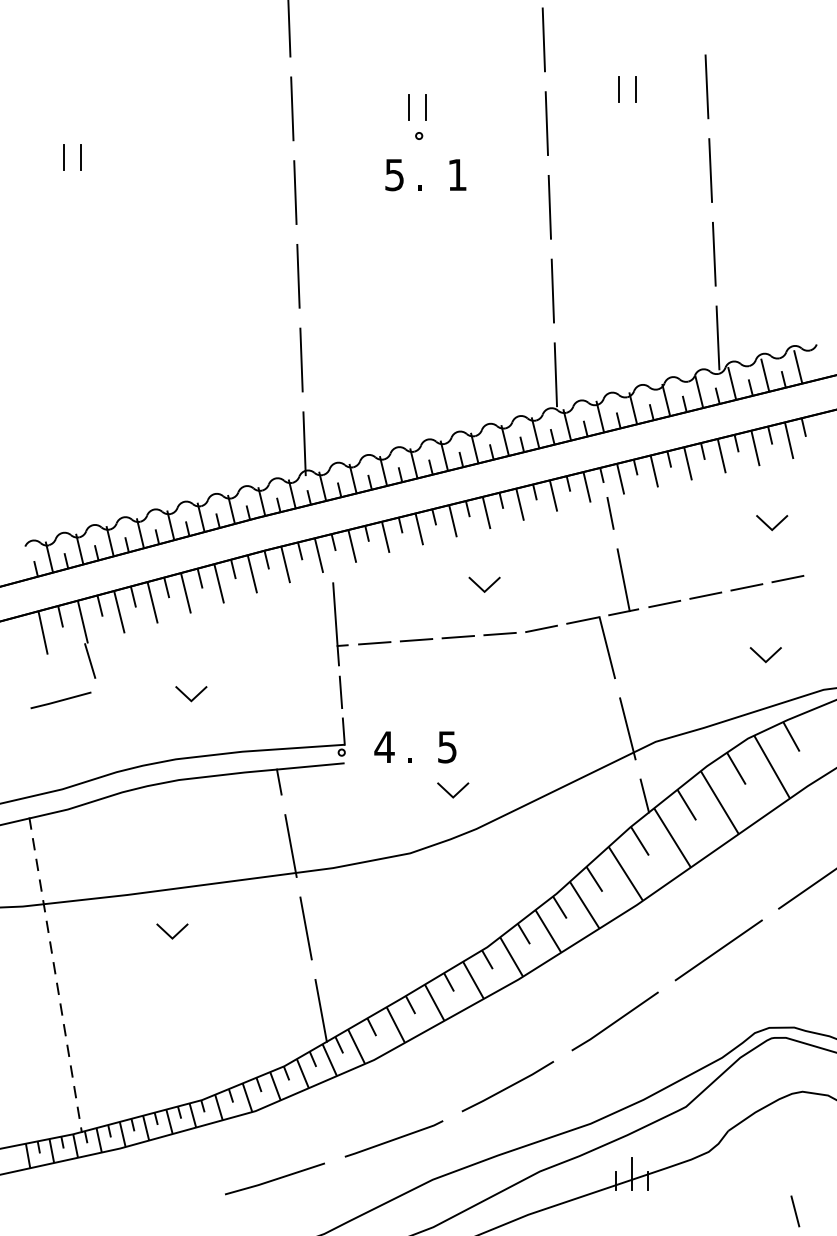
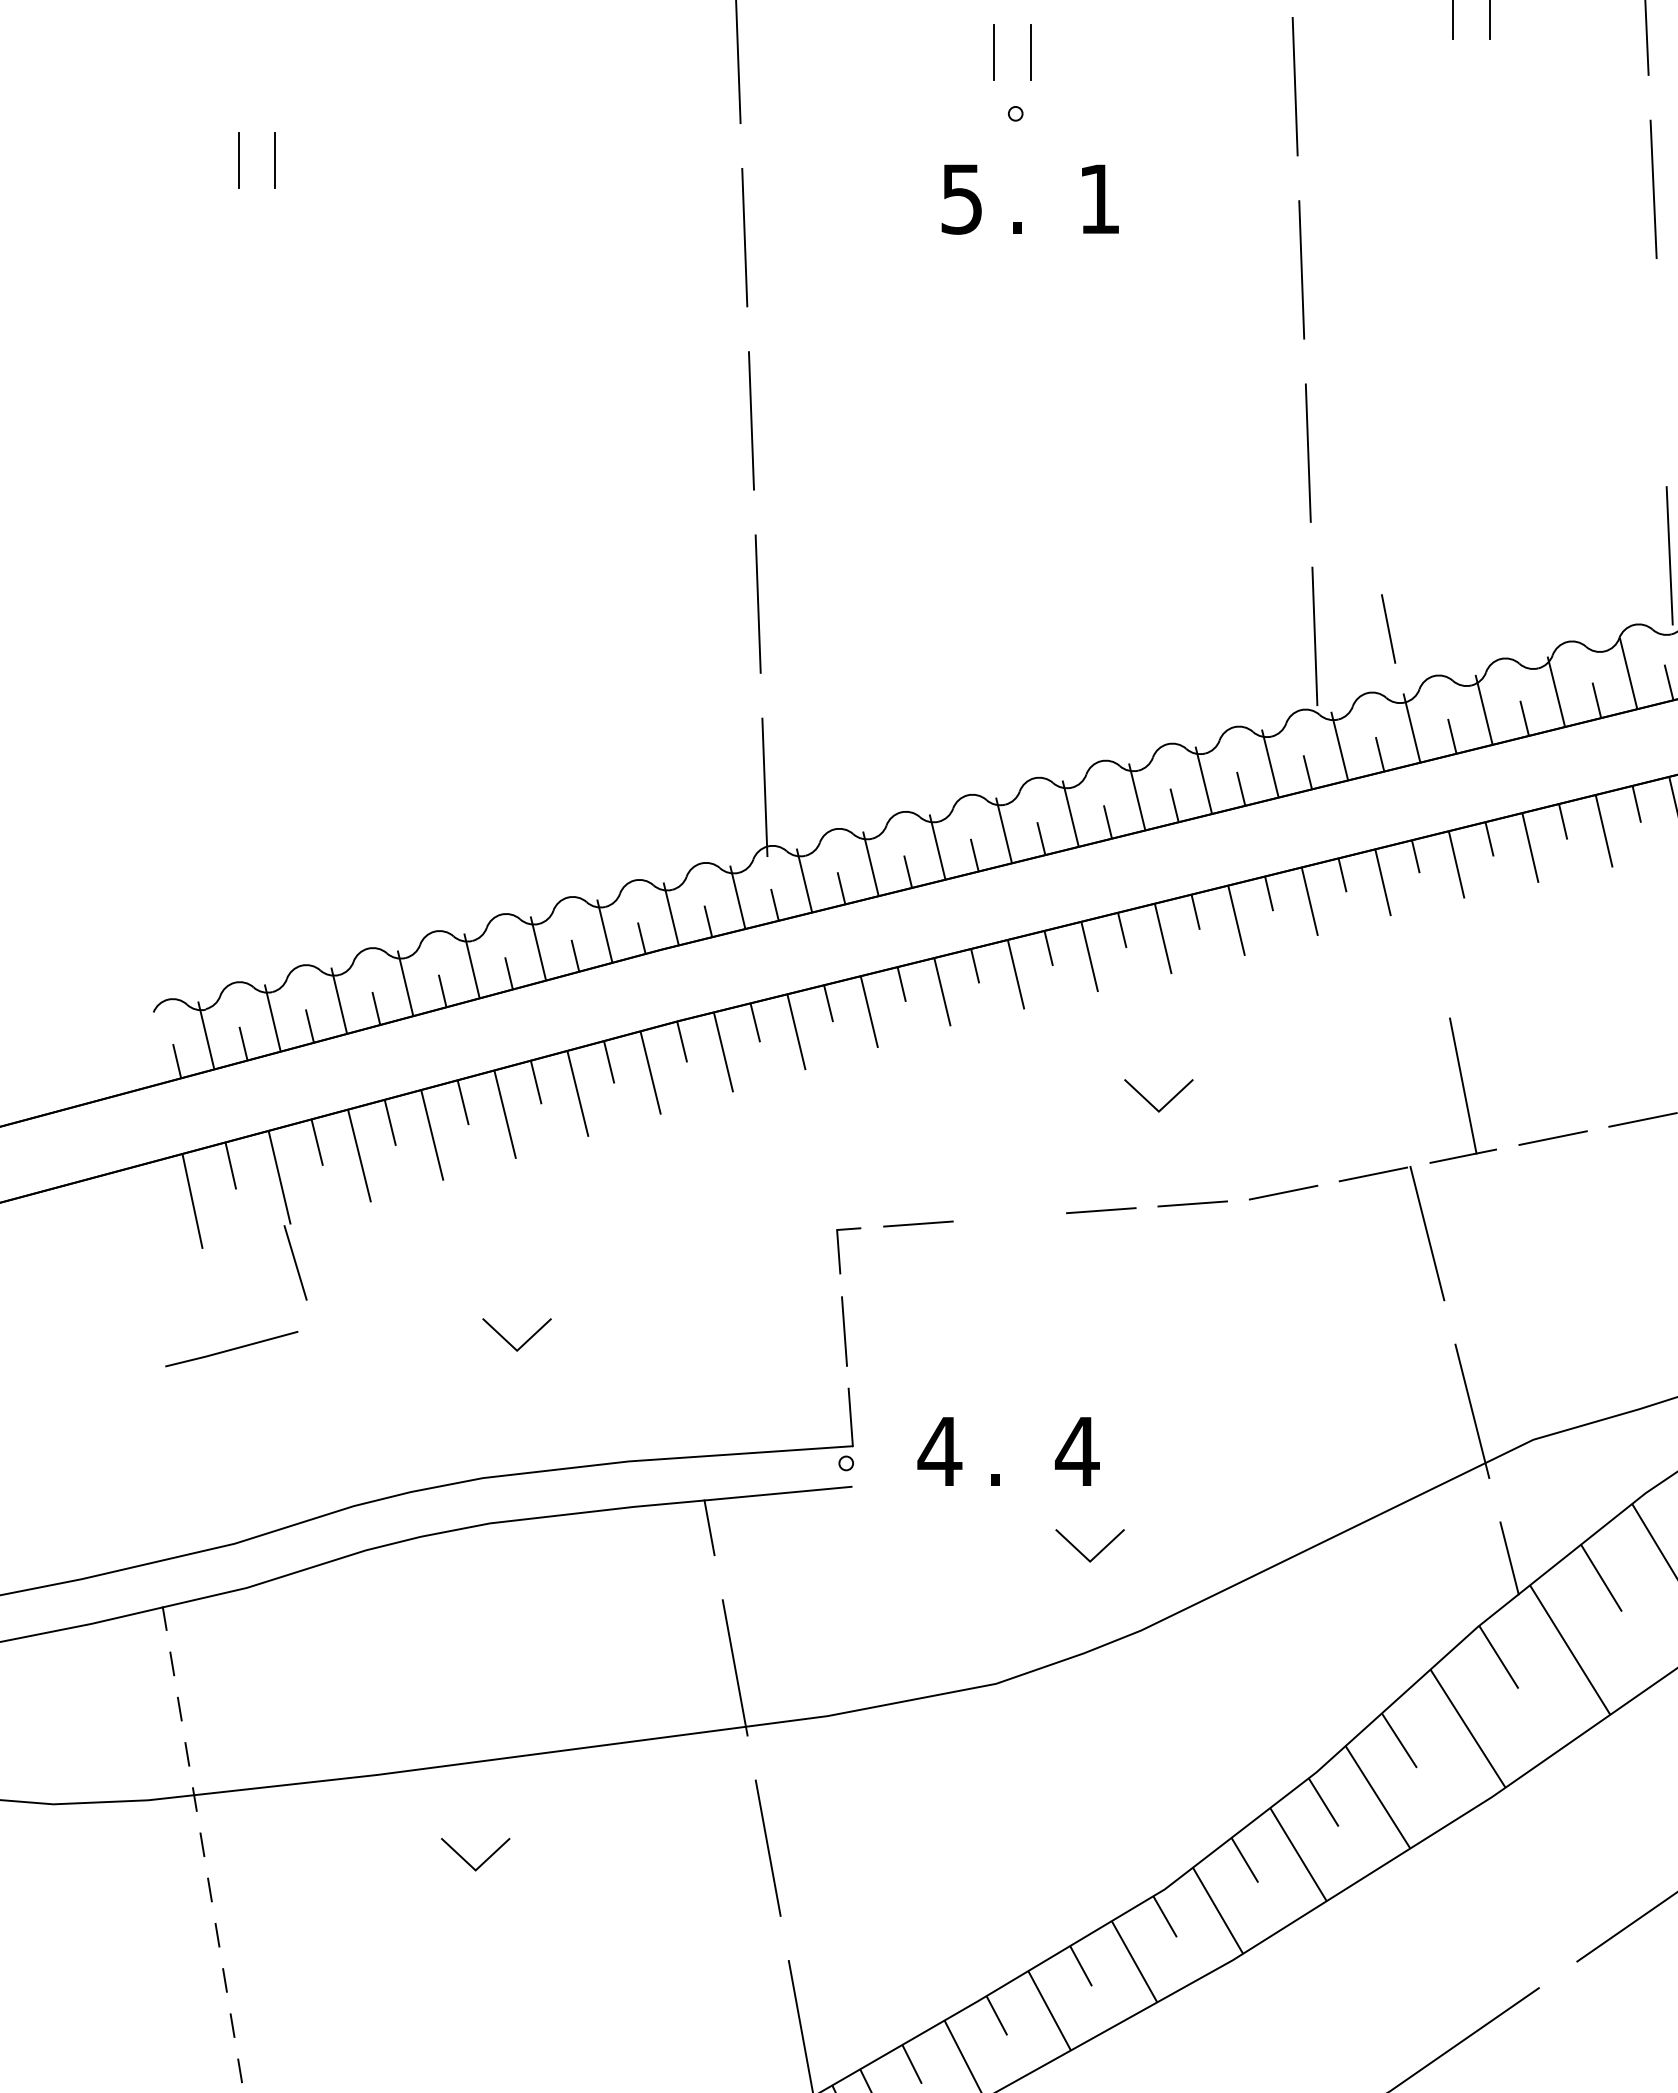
line: (713, 253) -> (1659, 370), removed
line: (610, 513) -> (1388, 629), moved
line: (335, 614) -> (832, 1161), removed
line: (416, 640) -> (1009, 1217), removed
text: (447, 747) -> (1077, 1452), 5 -> 4

